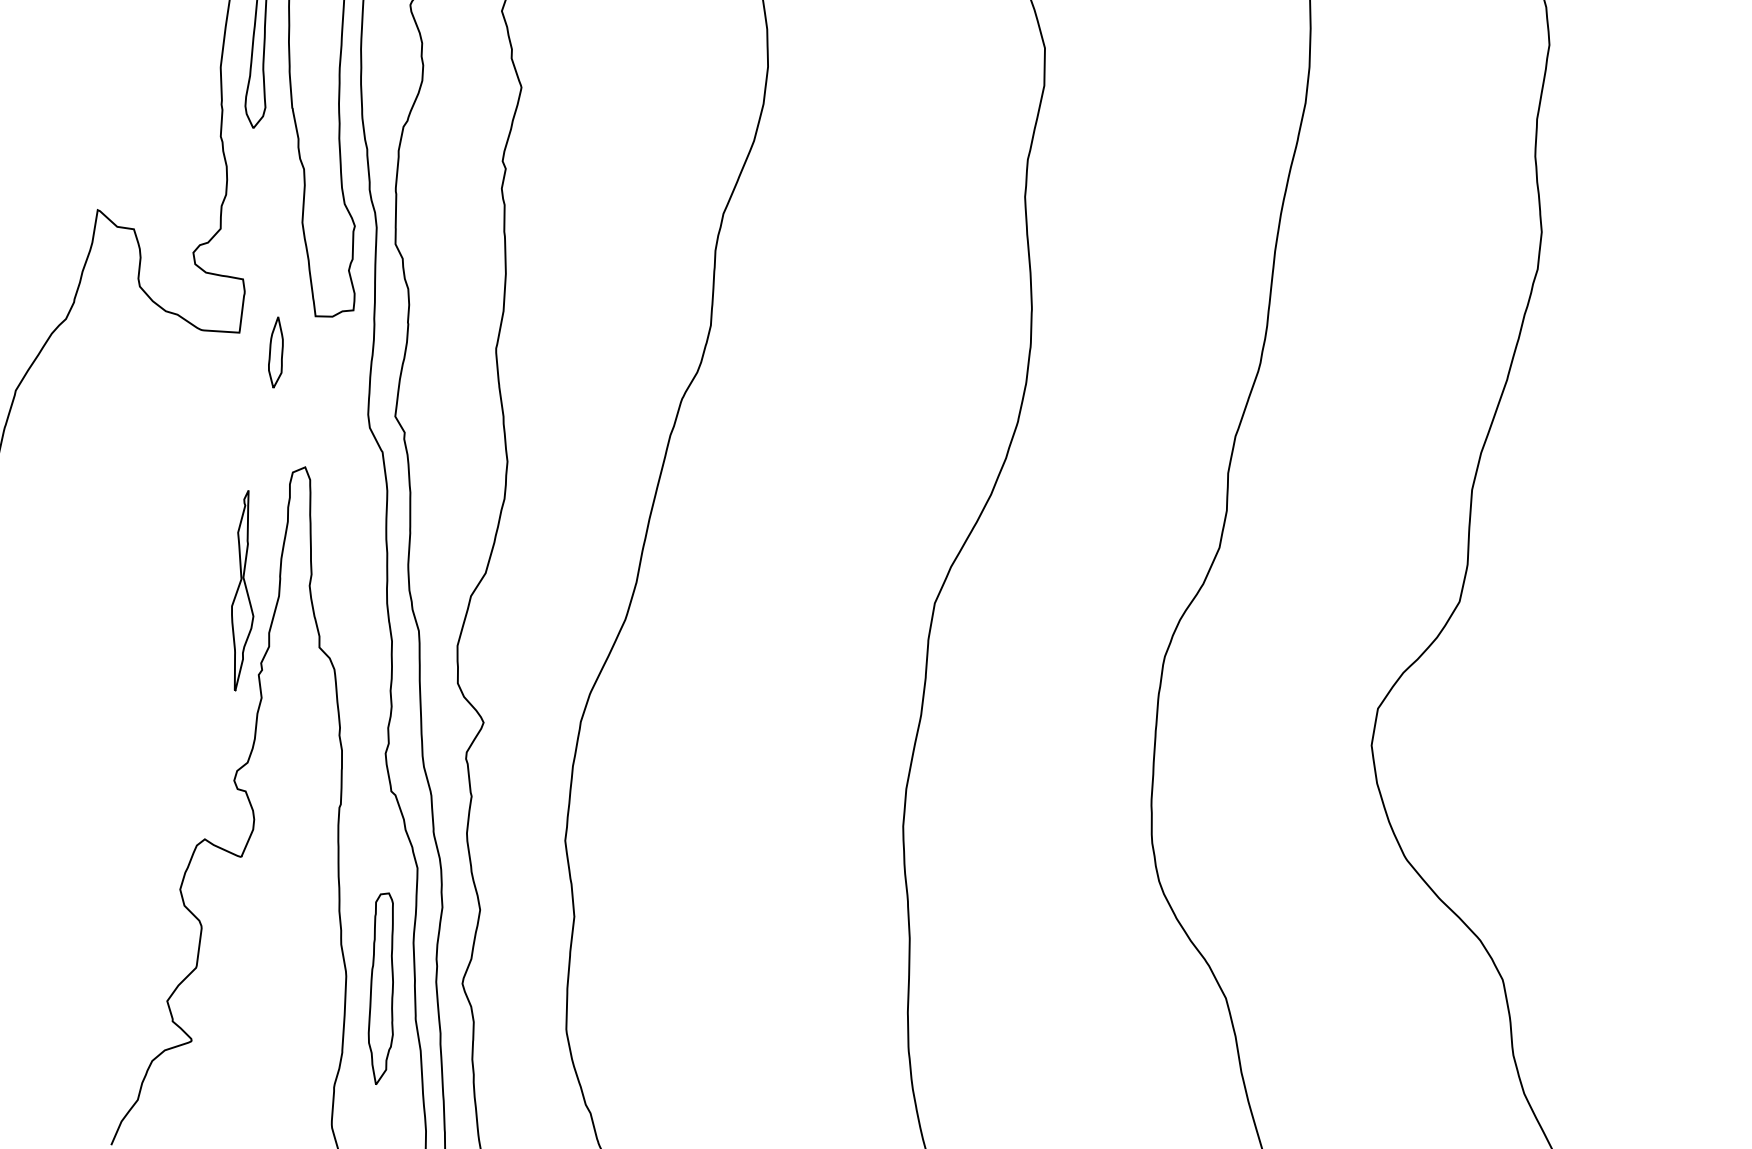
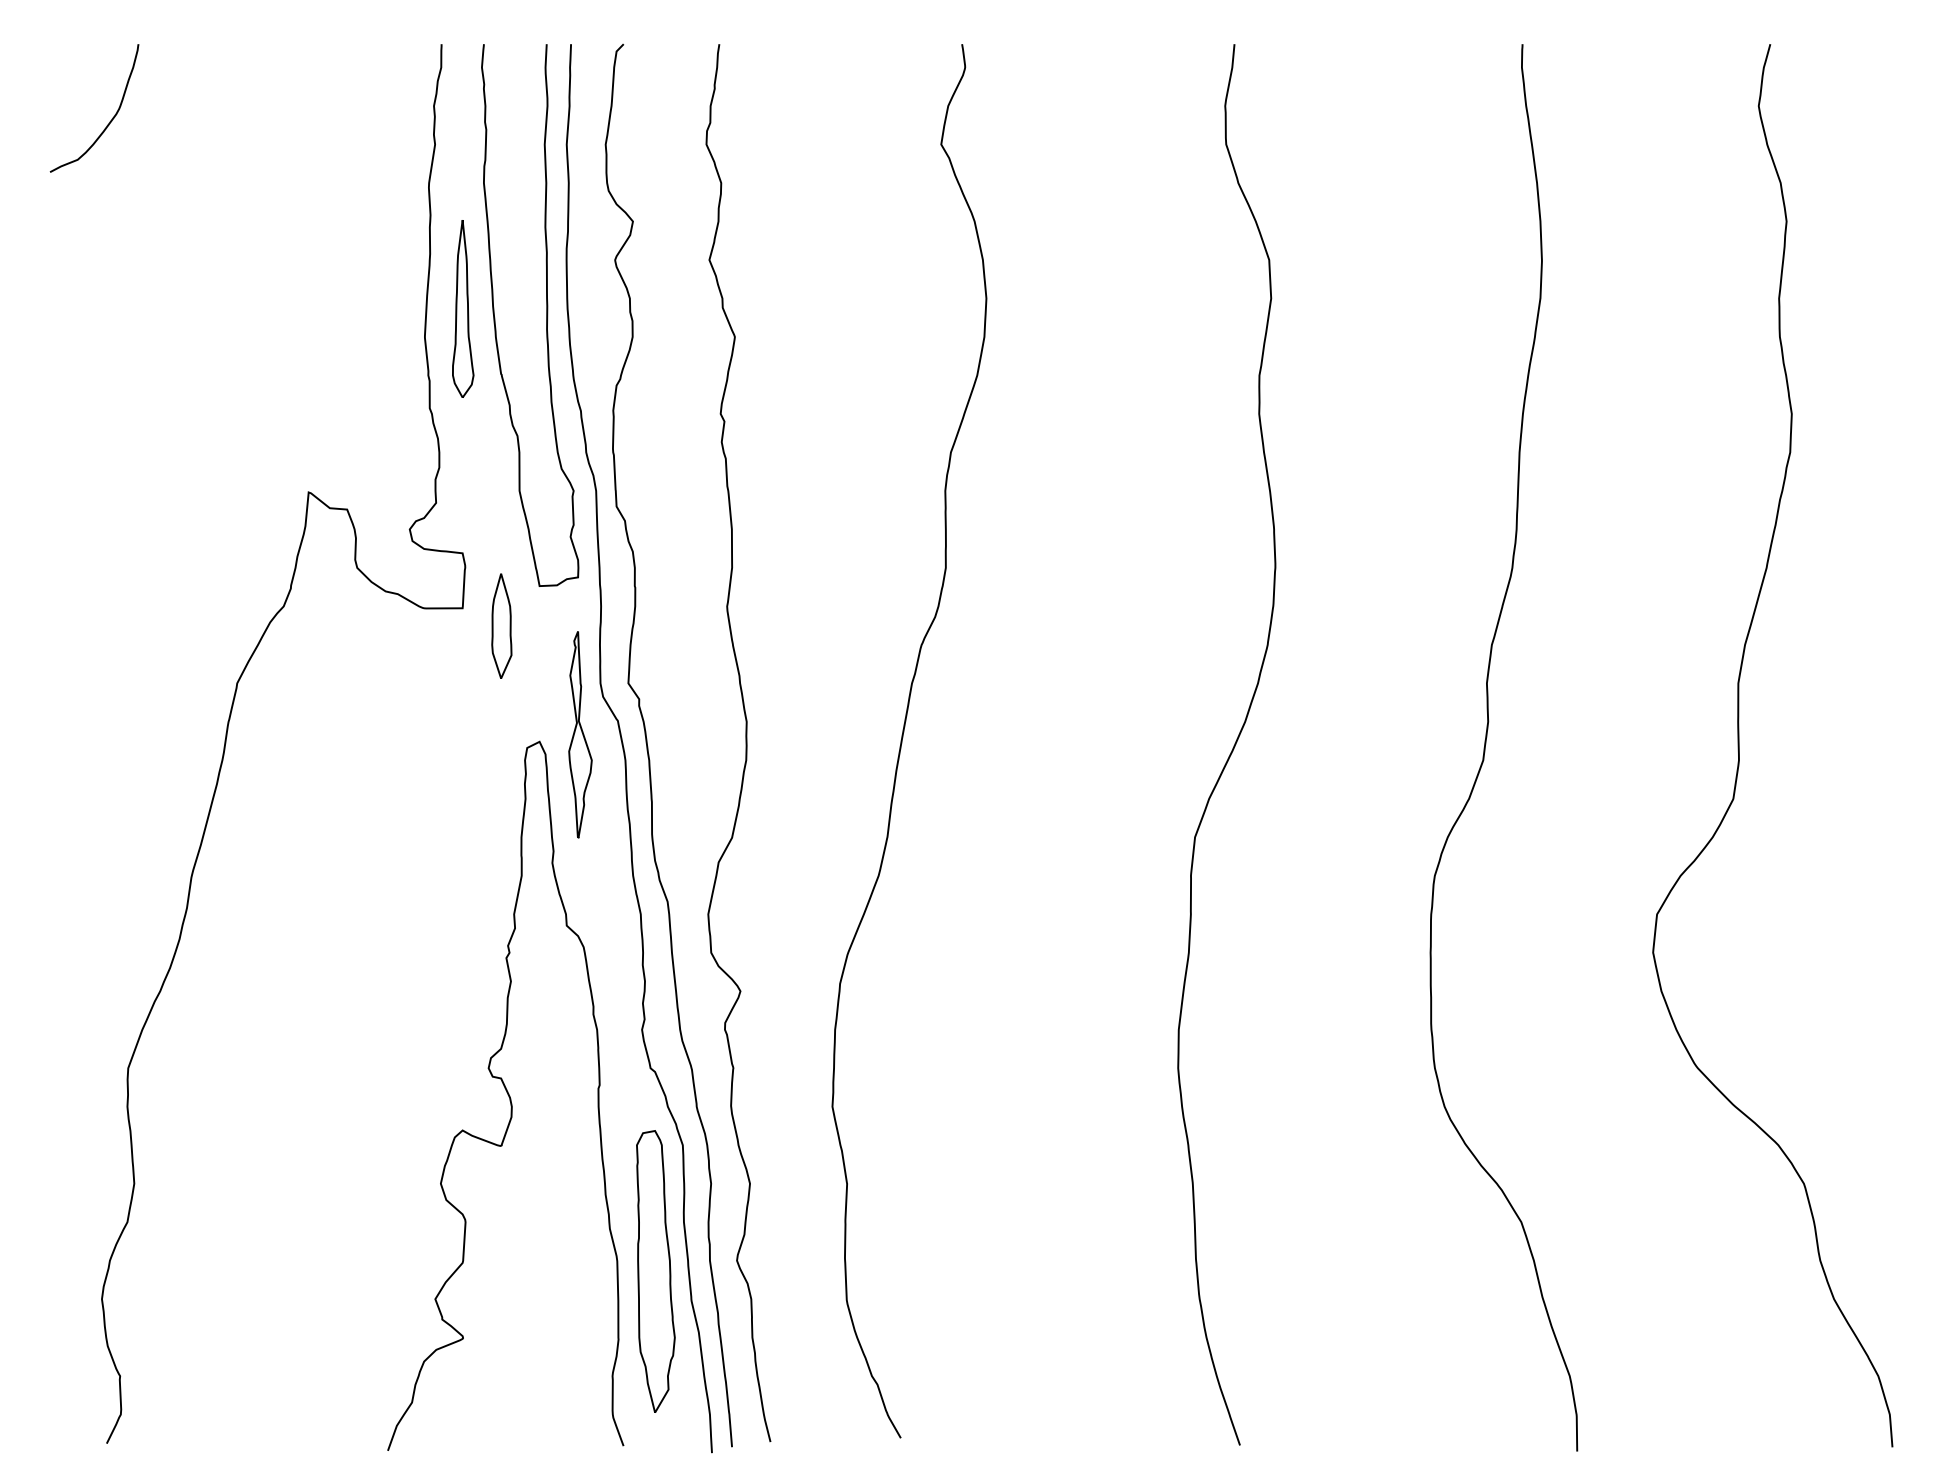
part: (276, 351) -> (501, 625), size x1.43
part: (244, 590) -> (580, 734), moved
part: (382, 988) -> (655, 1271), size x1.43

